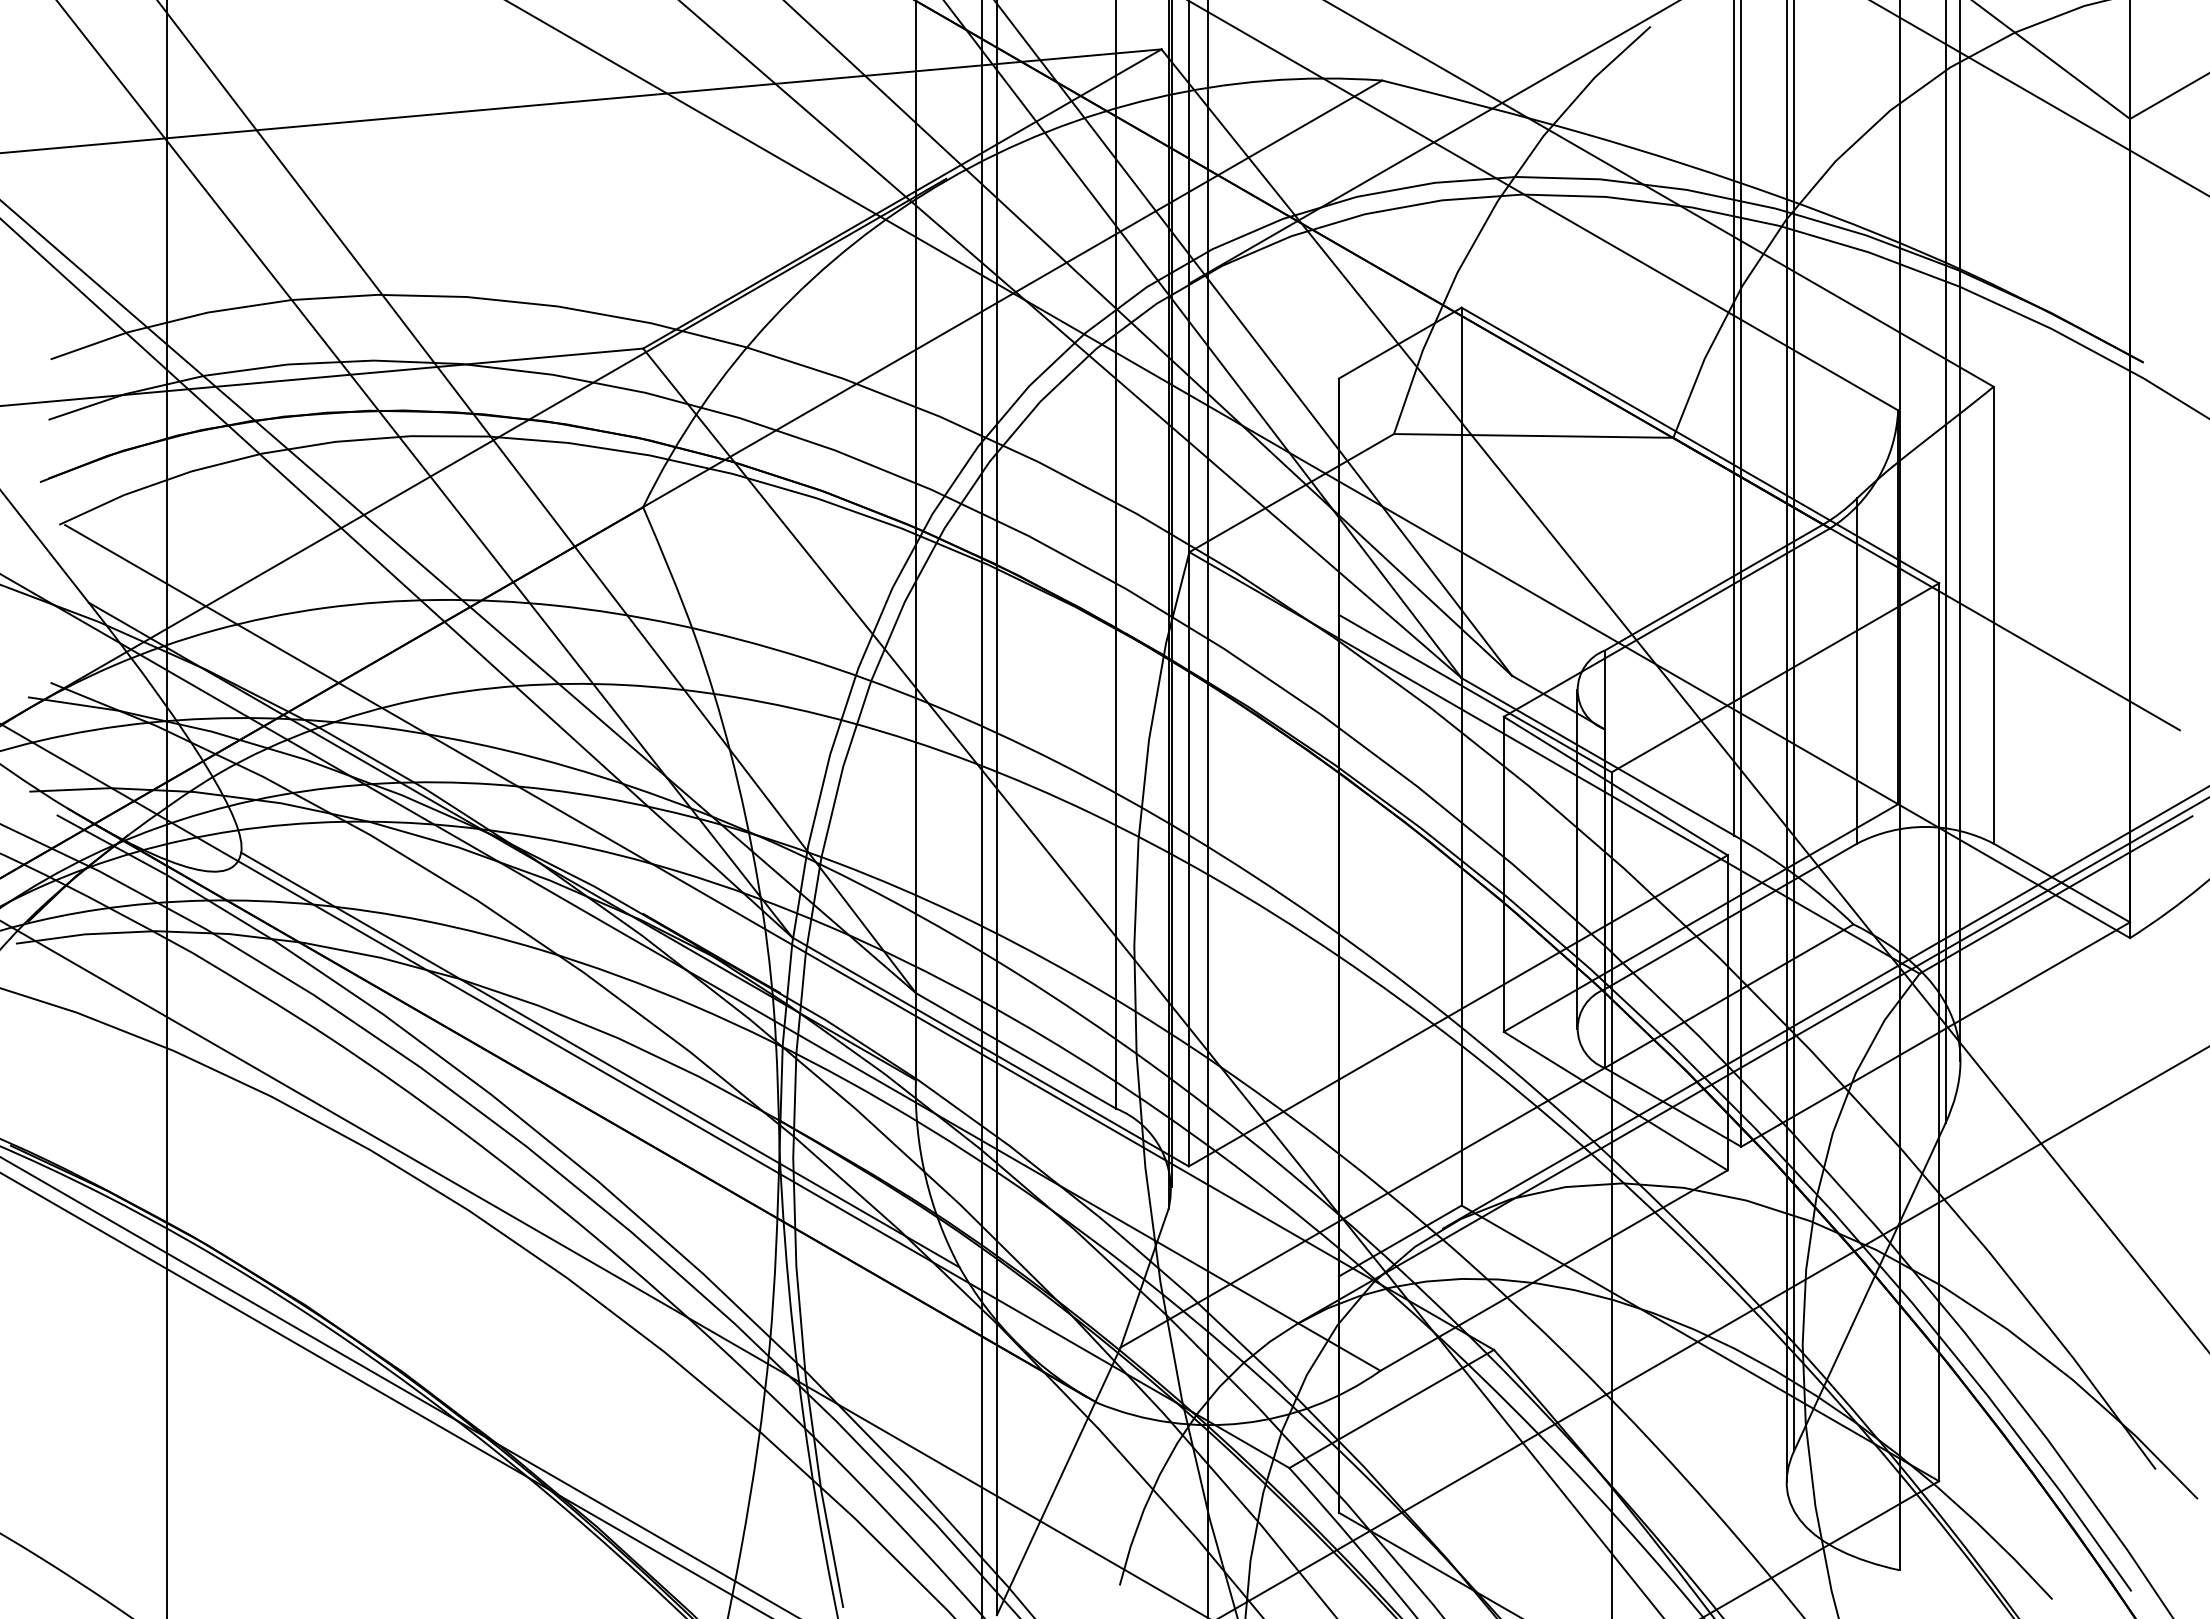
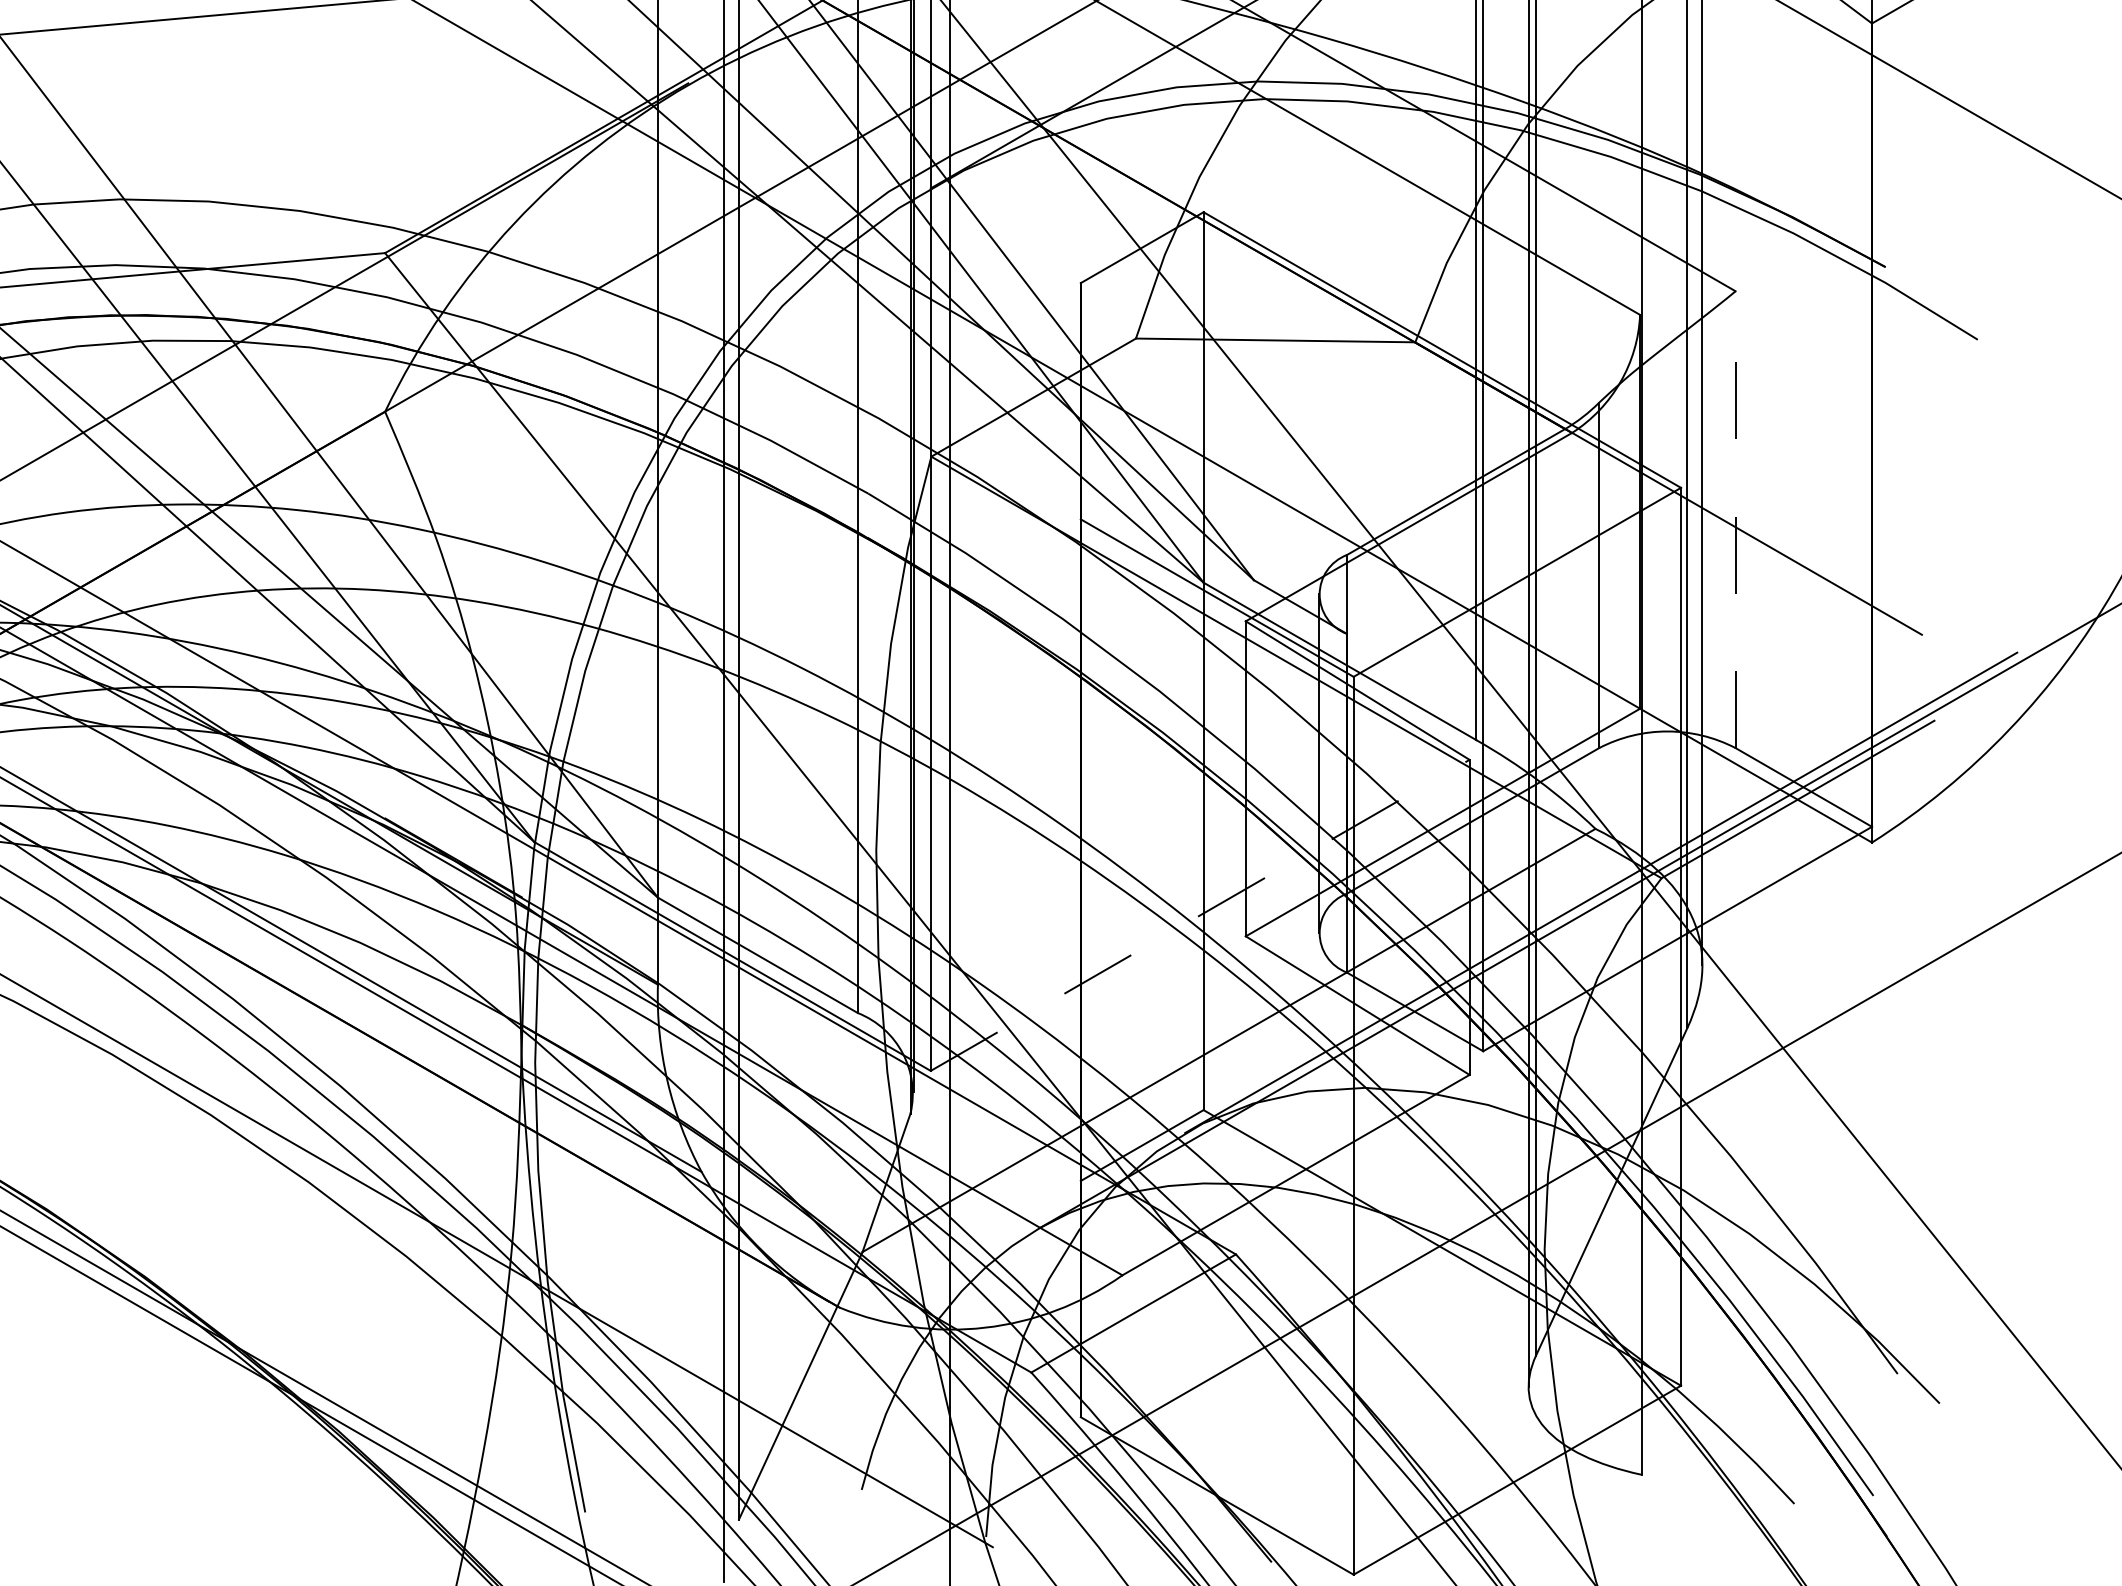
line: (1993, 614) -> (1735, 519), solid -> dashed
line: (1458, 1010) -> (1200, 915), solid -> dashed

